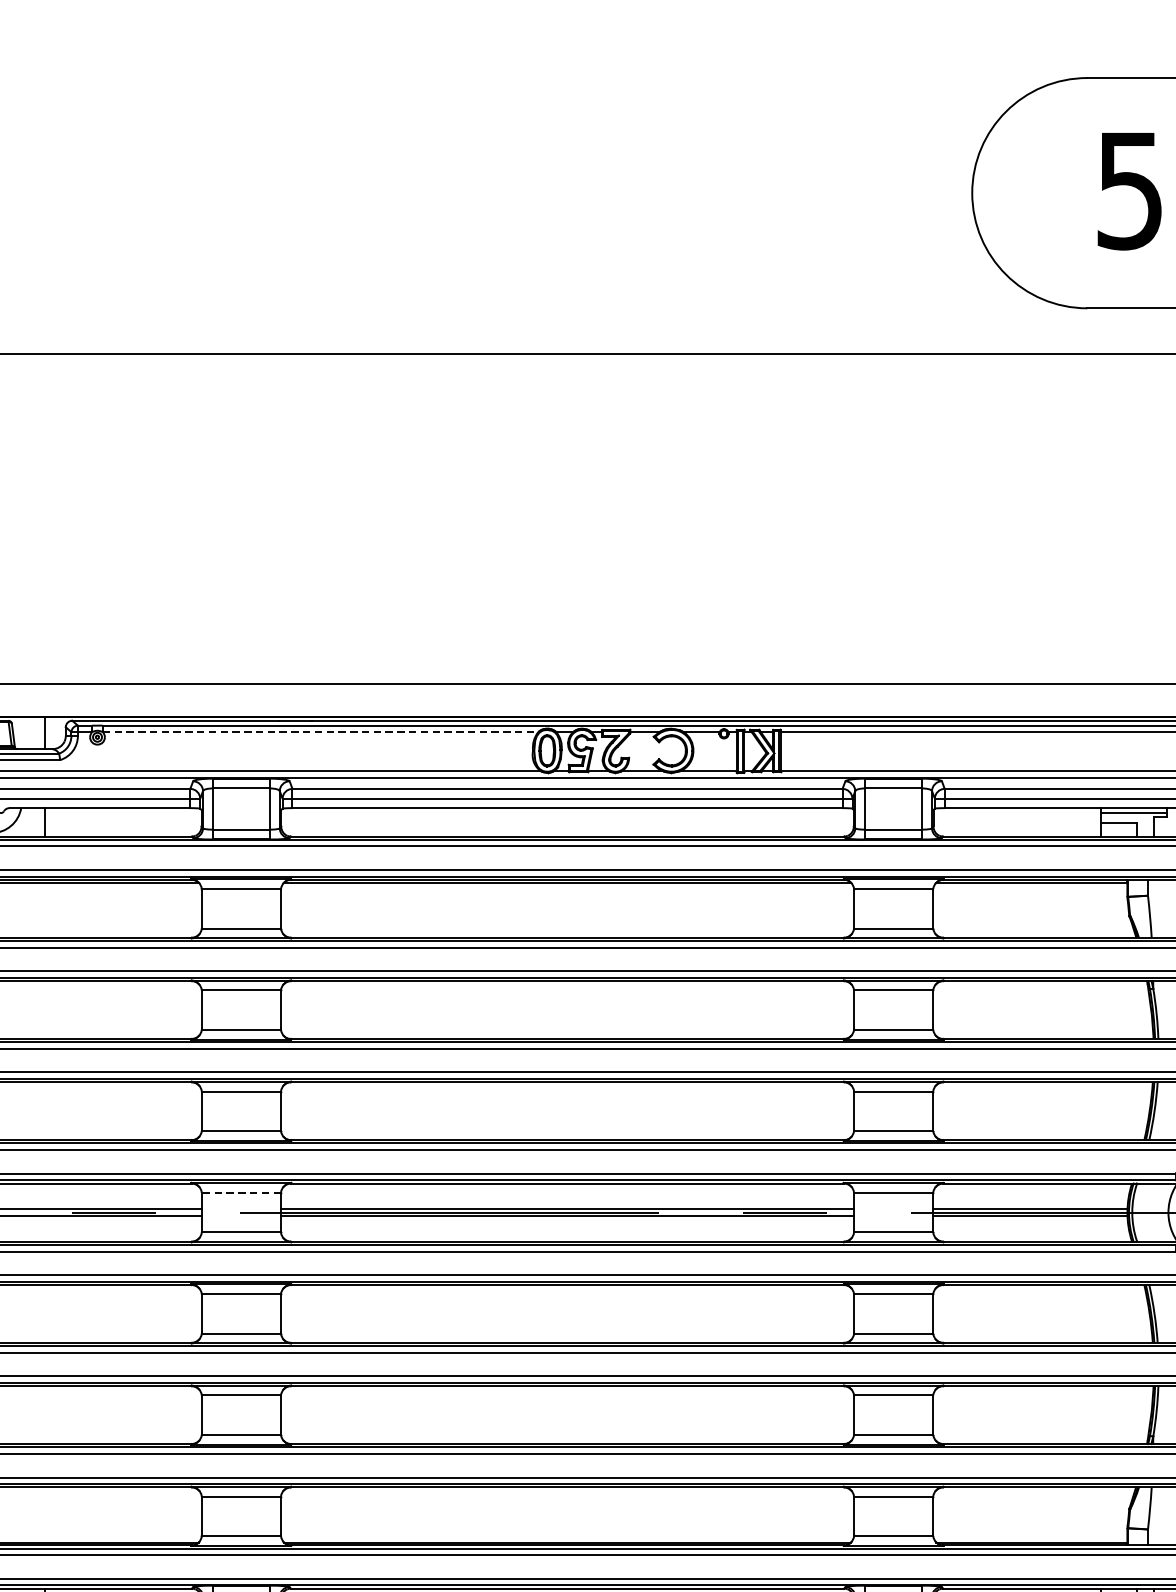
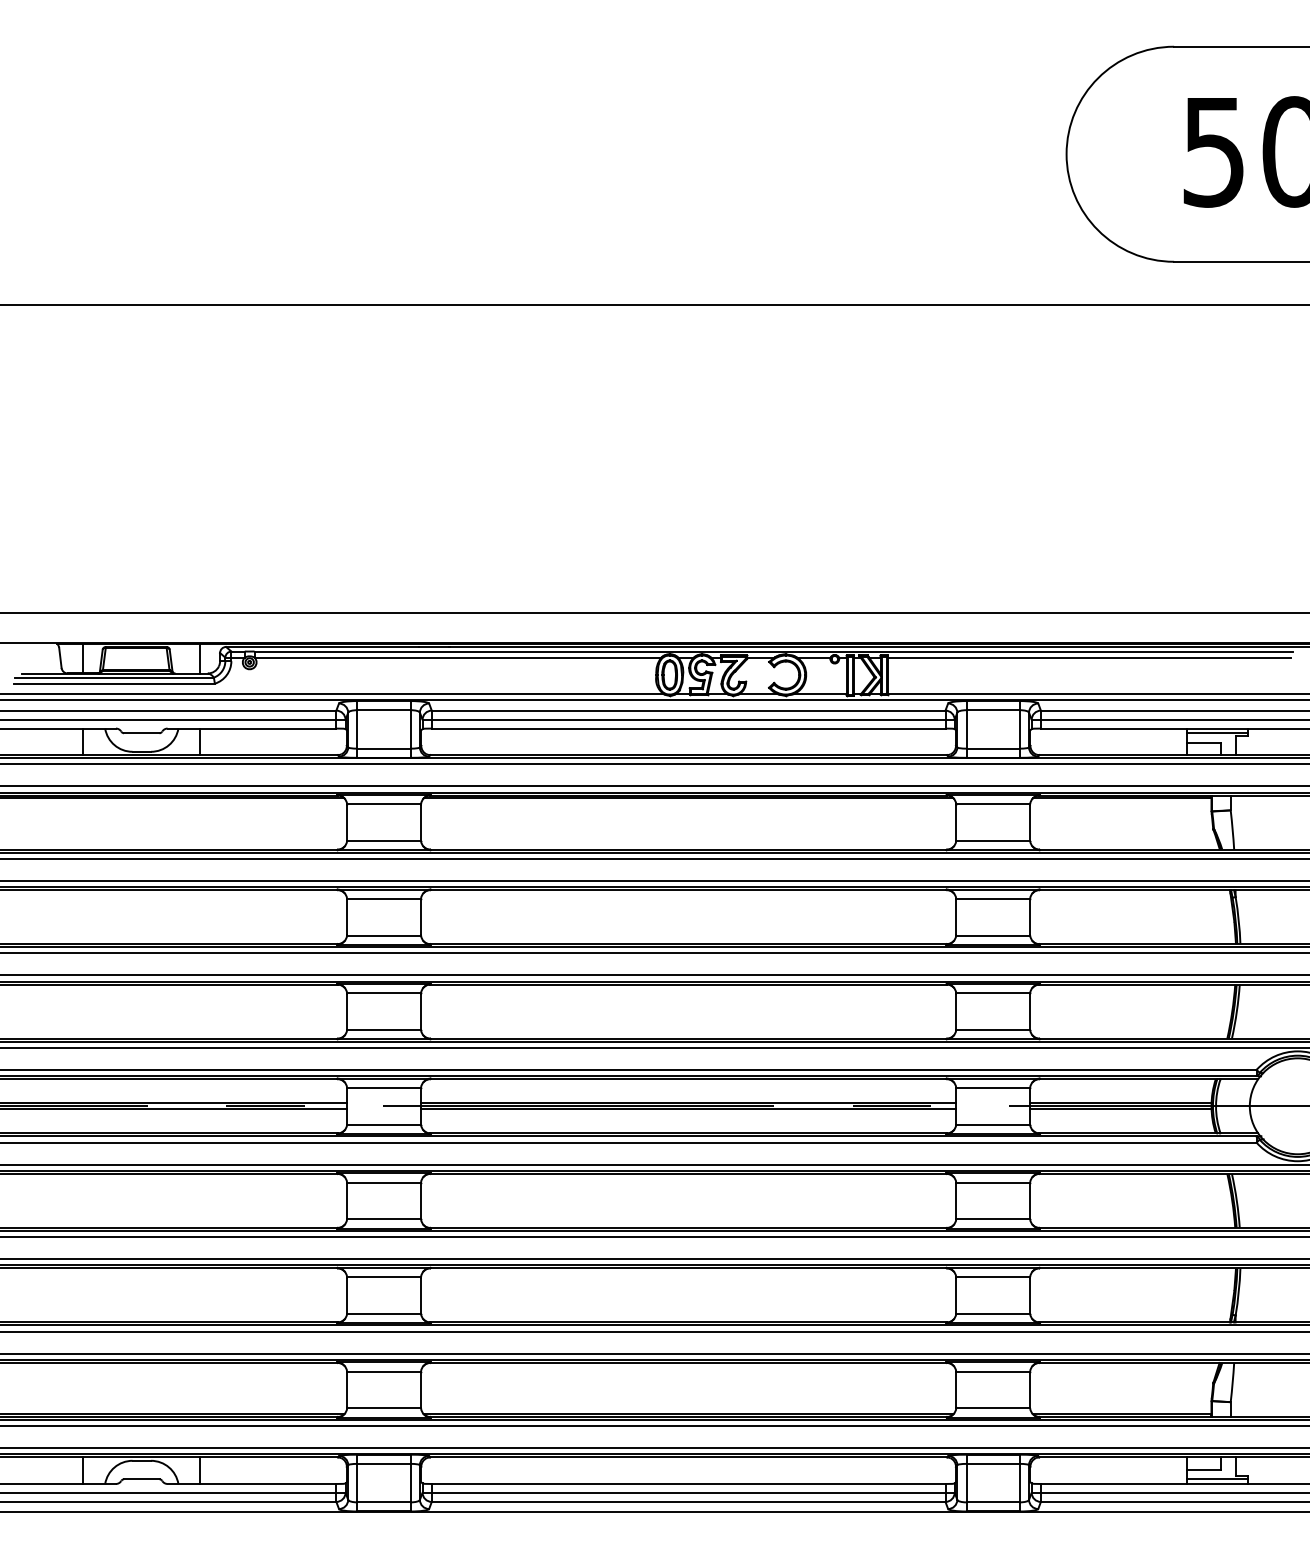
line: (321, 732) -> (458, 657), dashed -> solid
line: (241, 1192) -> (384, 1087), dashed -> solid

